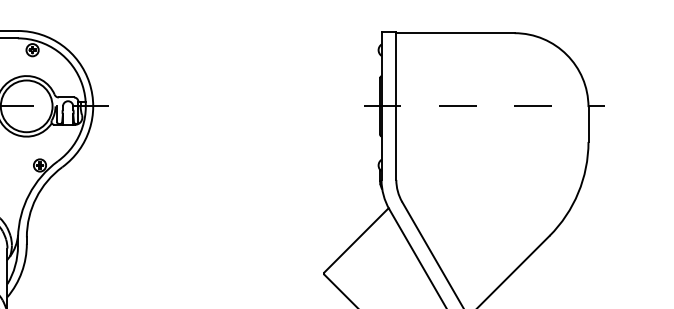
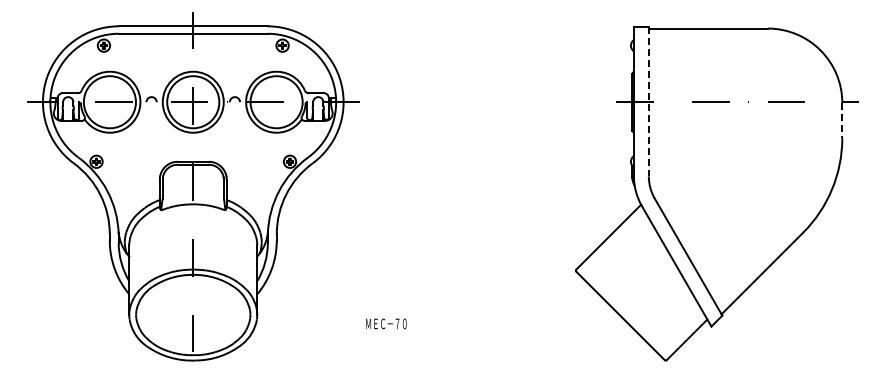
line: (396, 105) -> (648, 101), solid -> dashed
line: (588, 124) -> (842, 120), solid -> dashed

